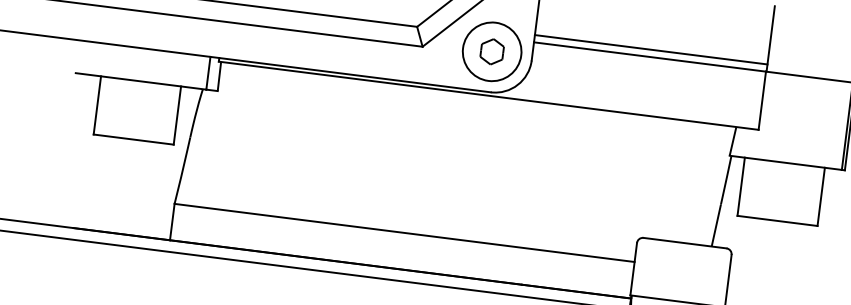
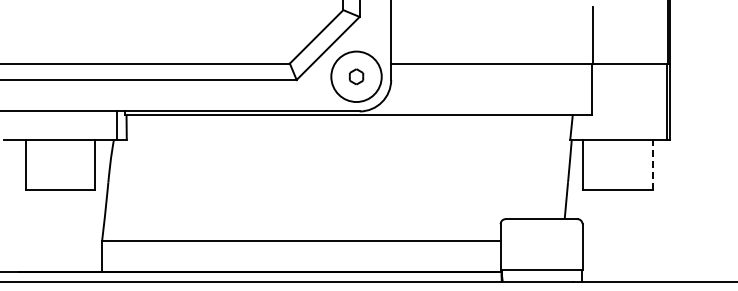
line: (650, 49) -> (491, 57), removed
part: (492, 51) -> (356, 76), size x0.7
line: (821, 196) -> (652, 164), solid -> dashed

